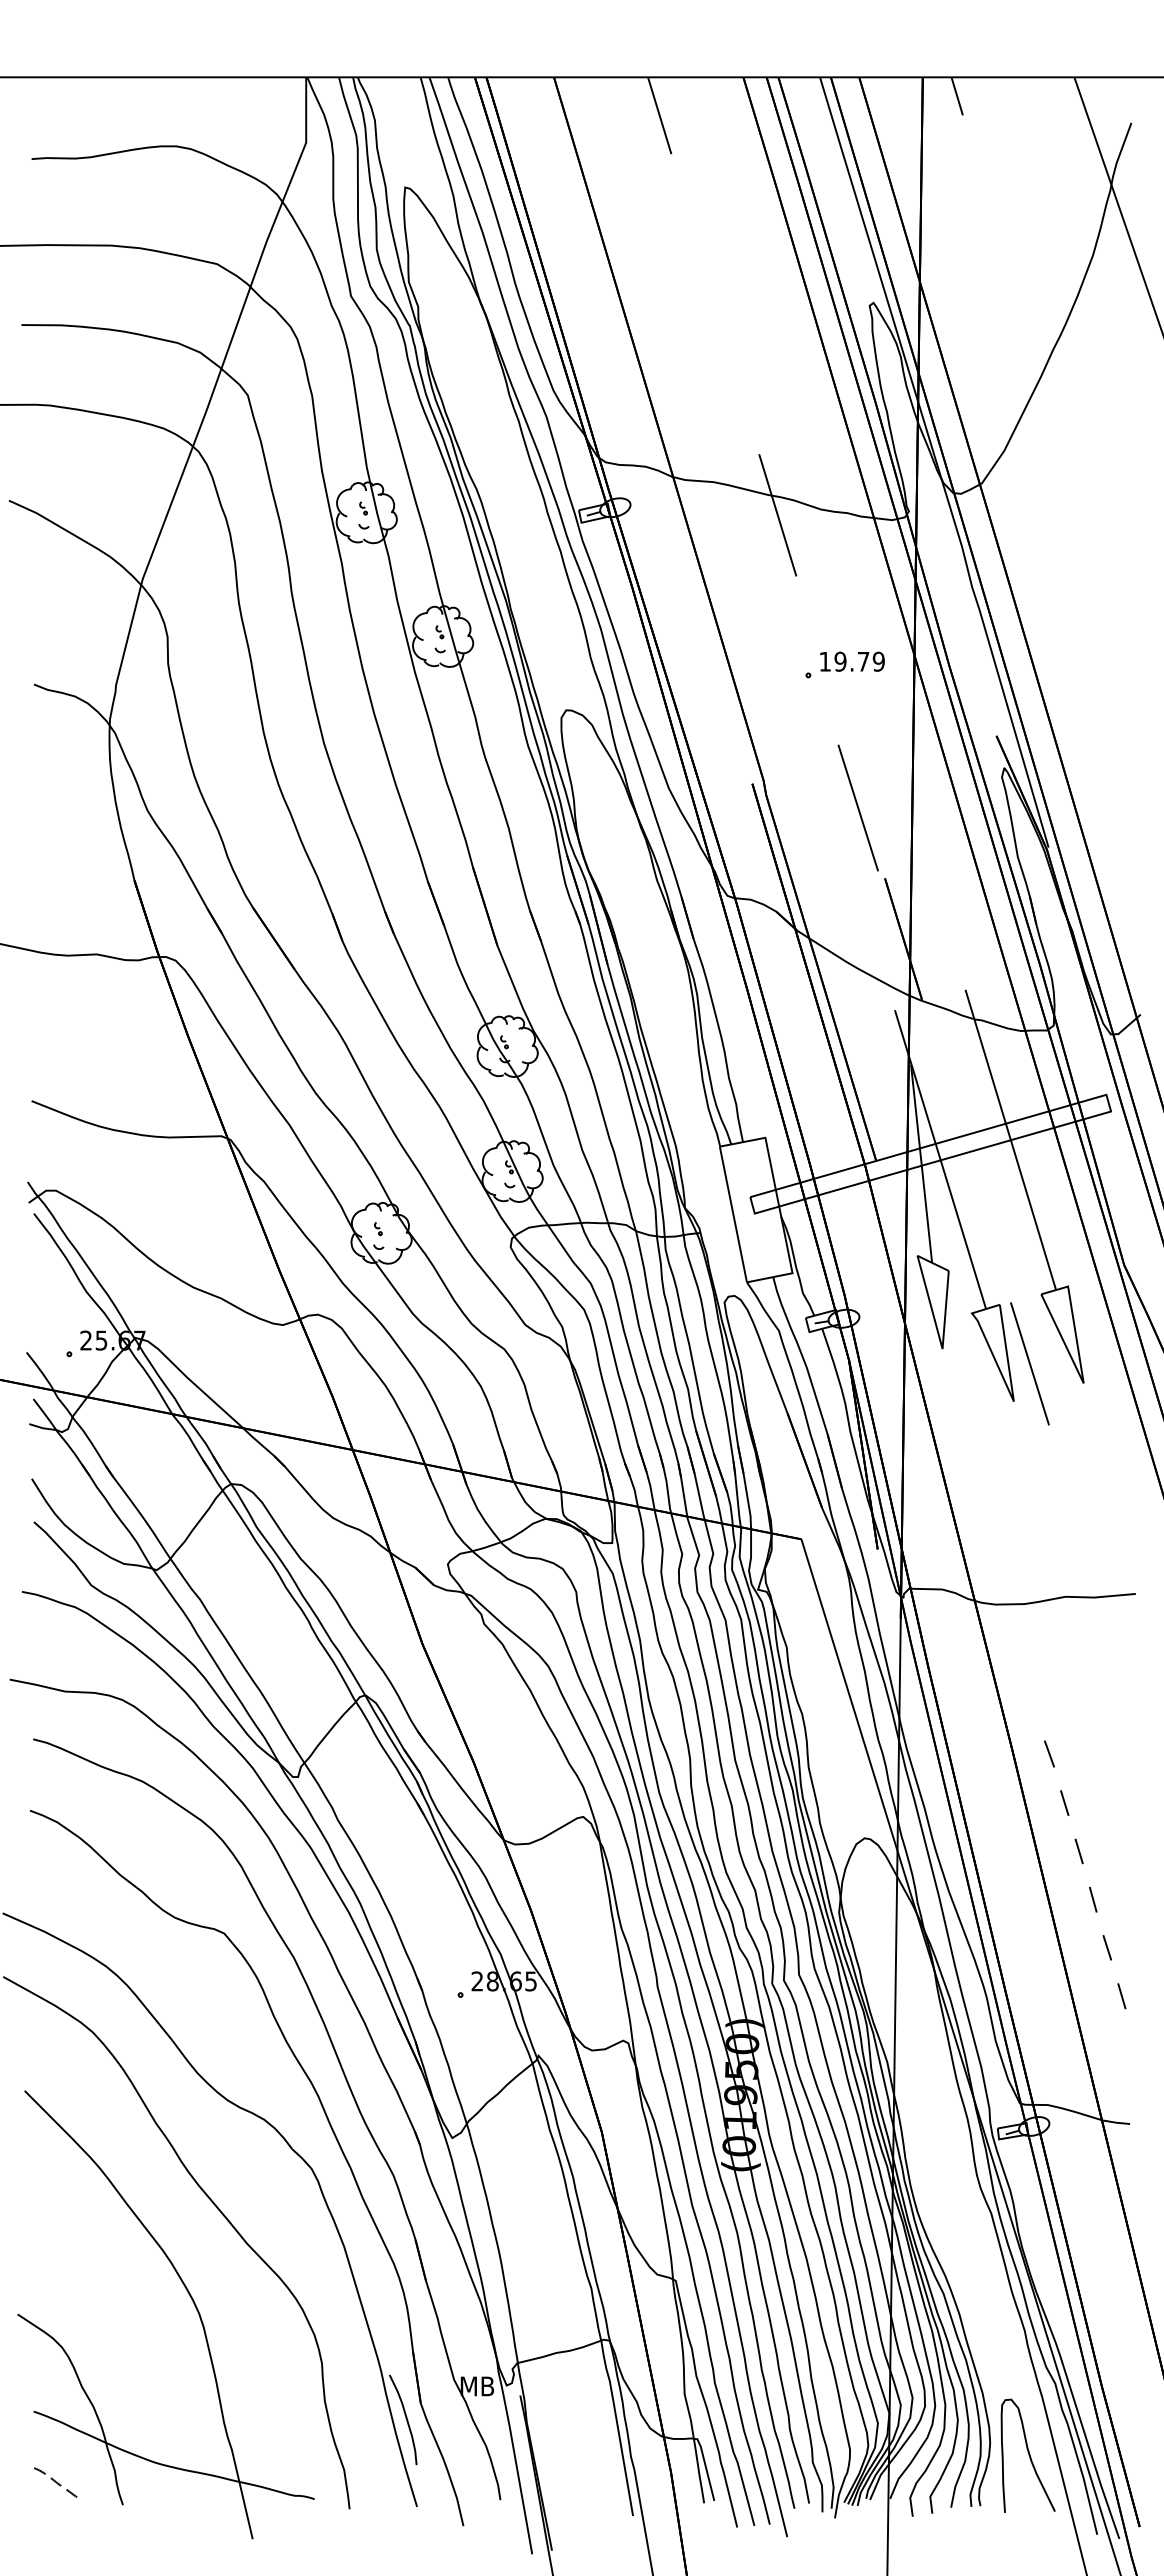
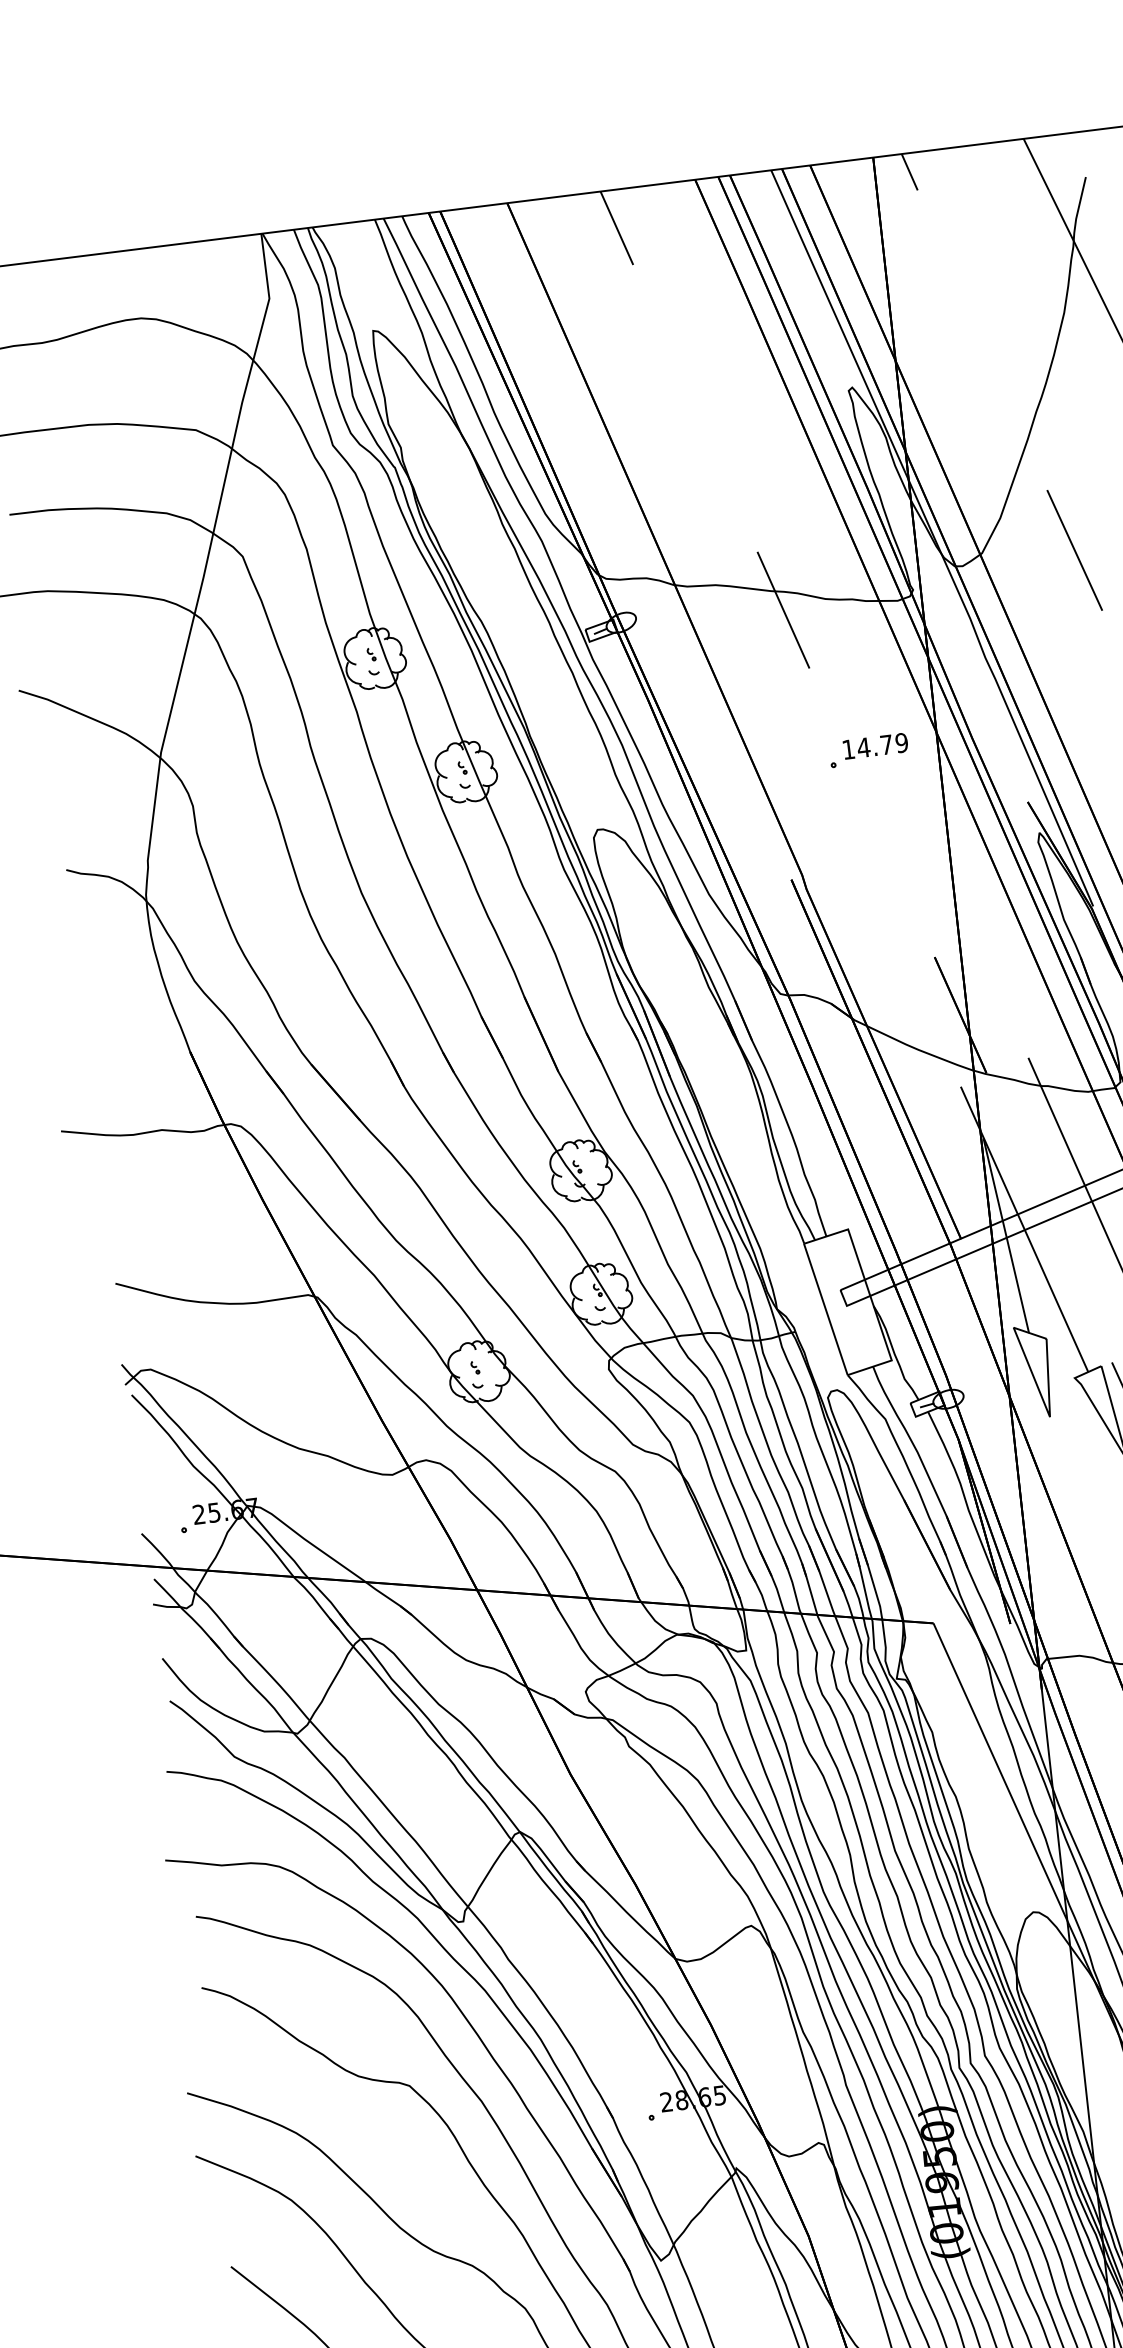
text: (840, 661) -> (863, 747), 19.79 -> 14.79
line: (857, 807) -> (1073, 549), moved

